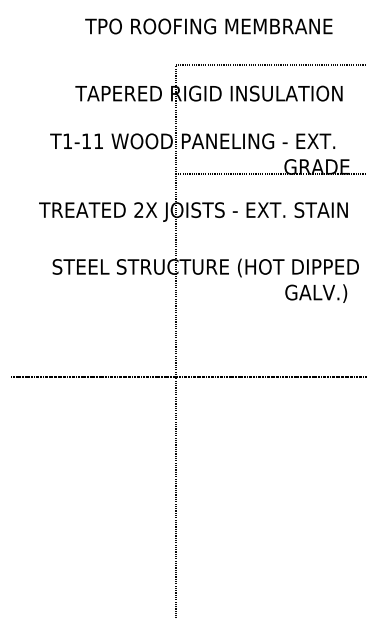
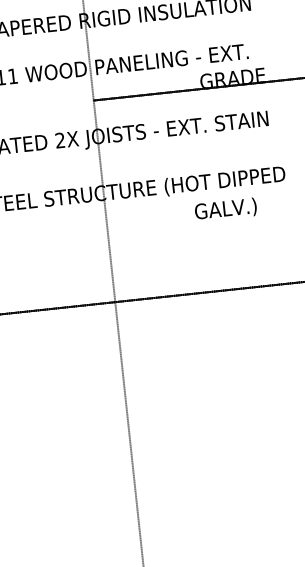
text: (316, 293) -> (226, 209), moved

